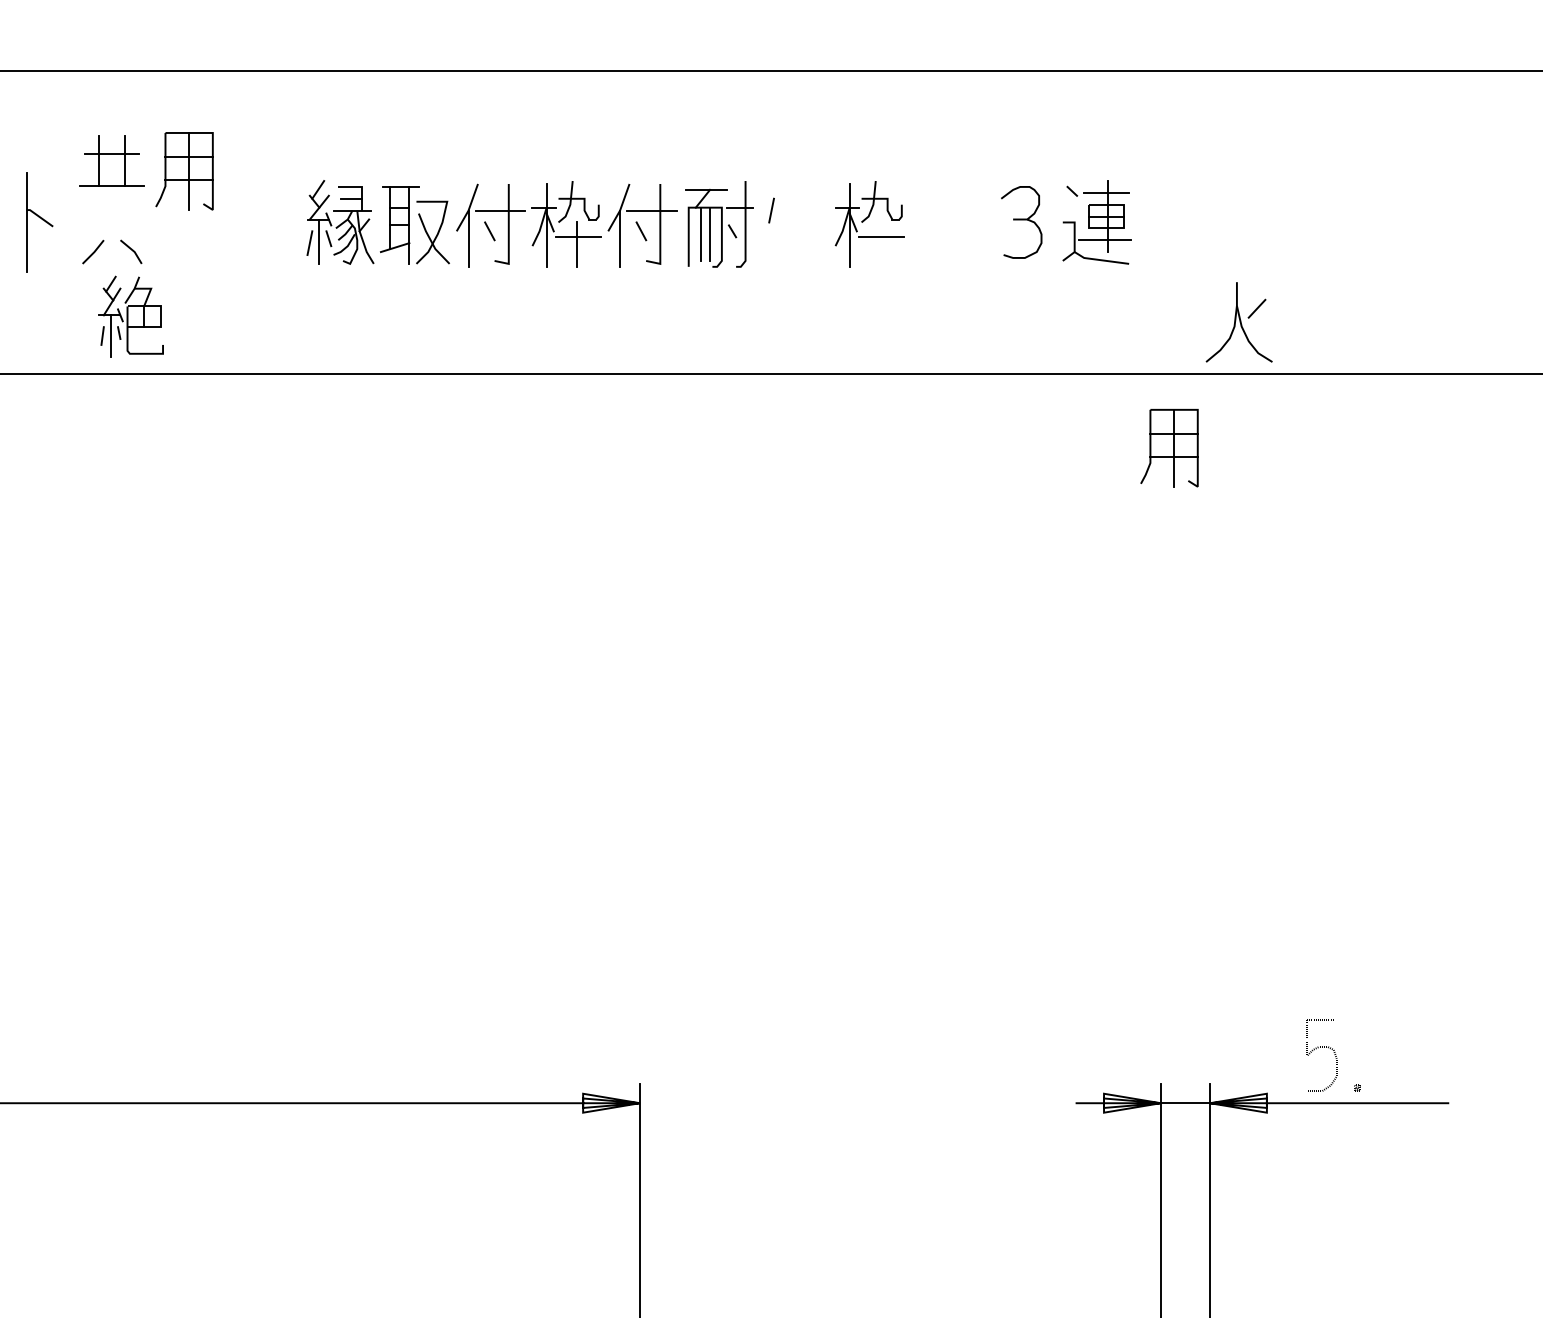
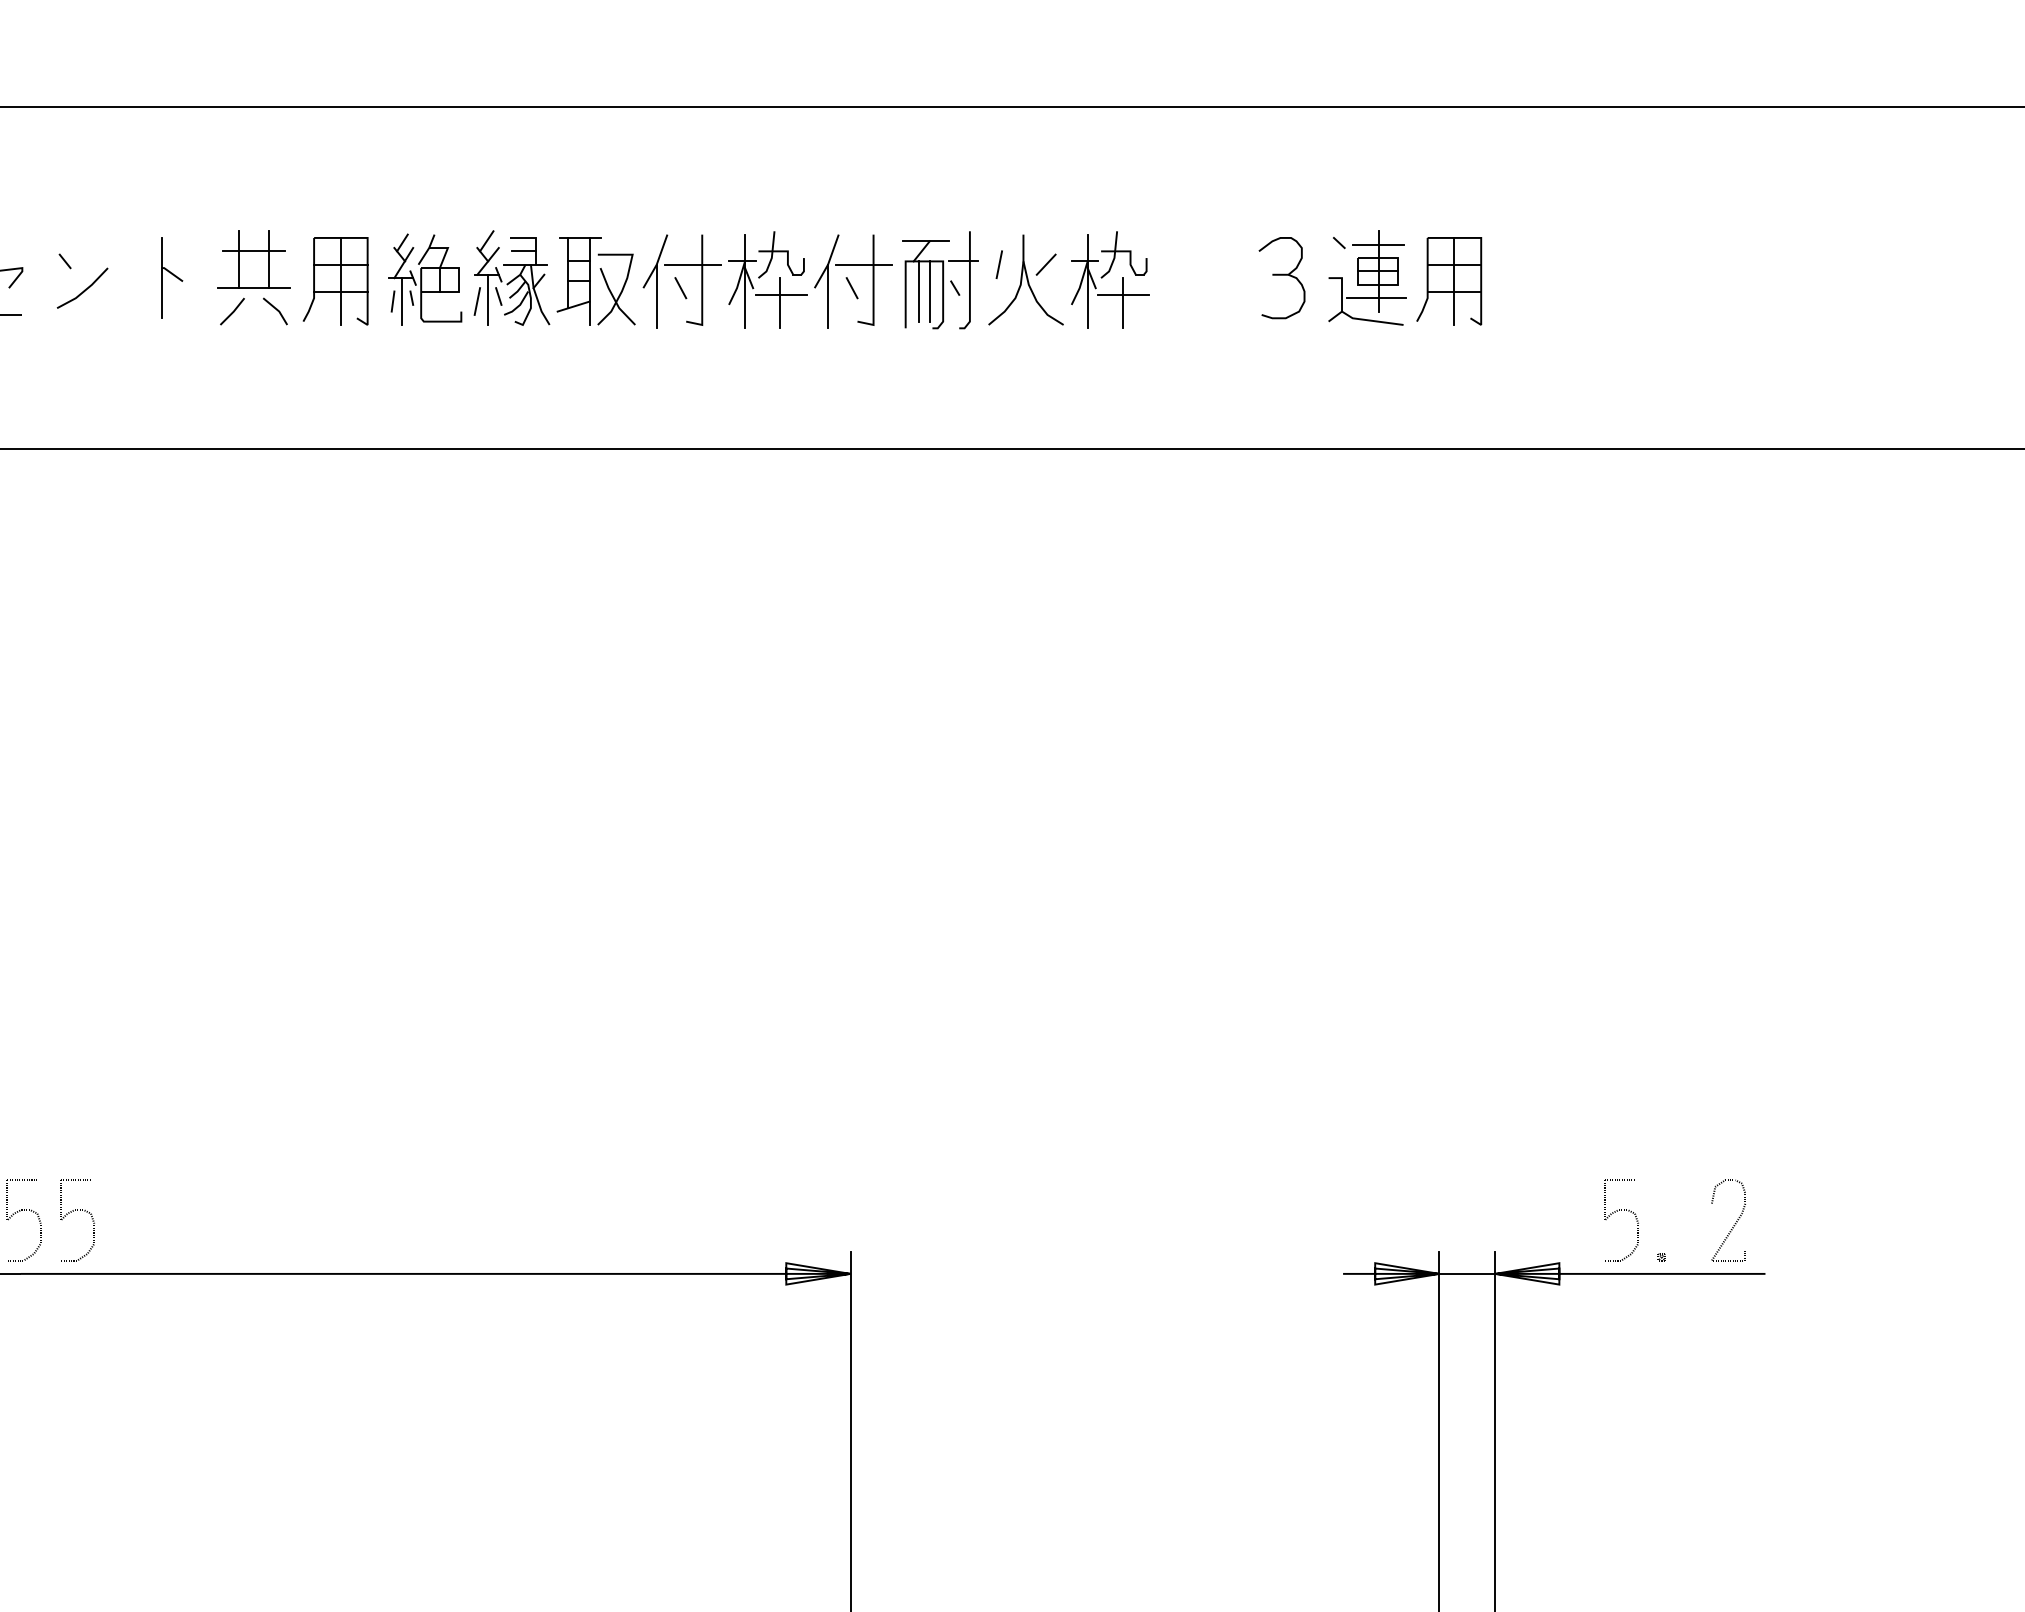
part: (111, 160) -> (253, 259), moved
part: (184, 171) -> (335, 281), moved
part: (40, 221) -> (172, 277), size x0.71
line: (880, 244) -> (1122, 303), added
part: (131, 316) -> (425, 279), moved
part: (1238, 321) -> (1025, 279), moved
part: (1169, 448) -> (1449, 281), moved
curve: (1421, 1058) -> (1734, 1223), added

